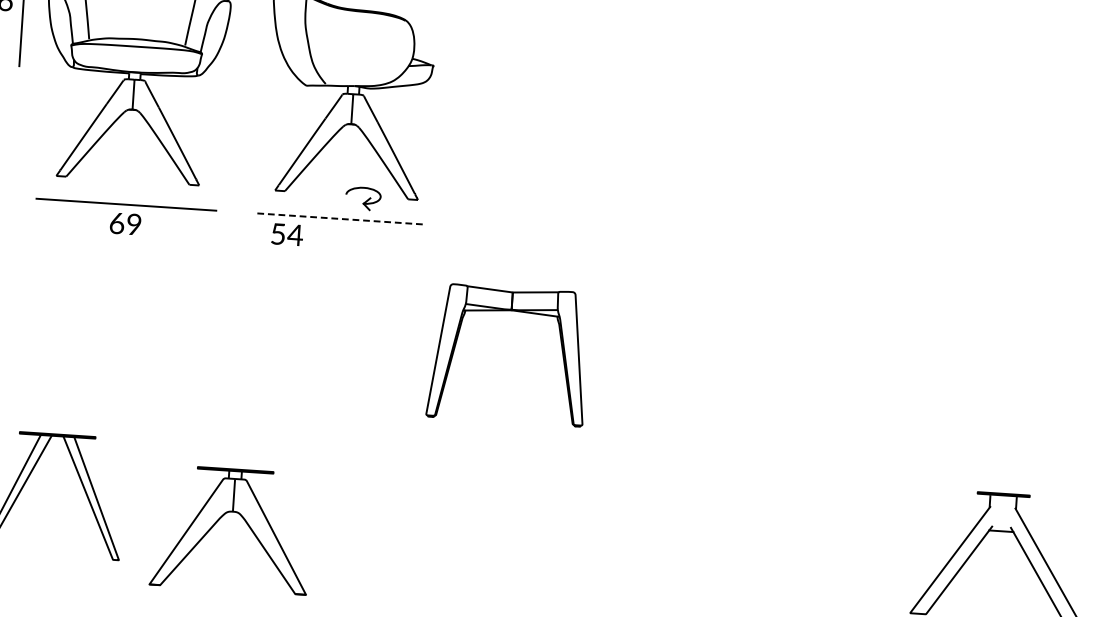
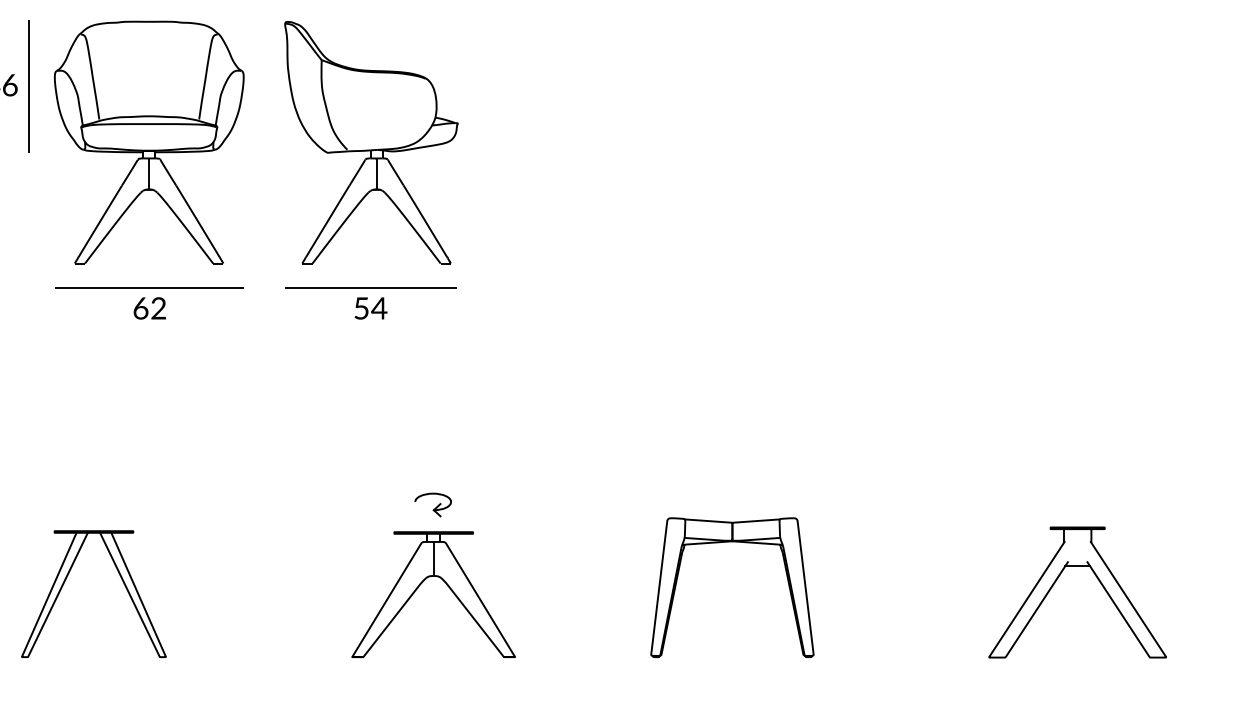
part: (362, 198) -> (432, 504), moved
line: (339, 218) -> (370, 288), dashed -> solid
text: (133, 224) -> (158, 308), 69 -> 62
text: (286, 234) -> (370, 308), moved
part: (511, 311) -> (732, 542), moved
part: (221, 518) -> (422, 583), moved

